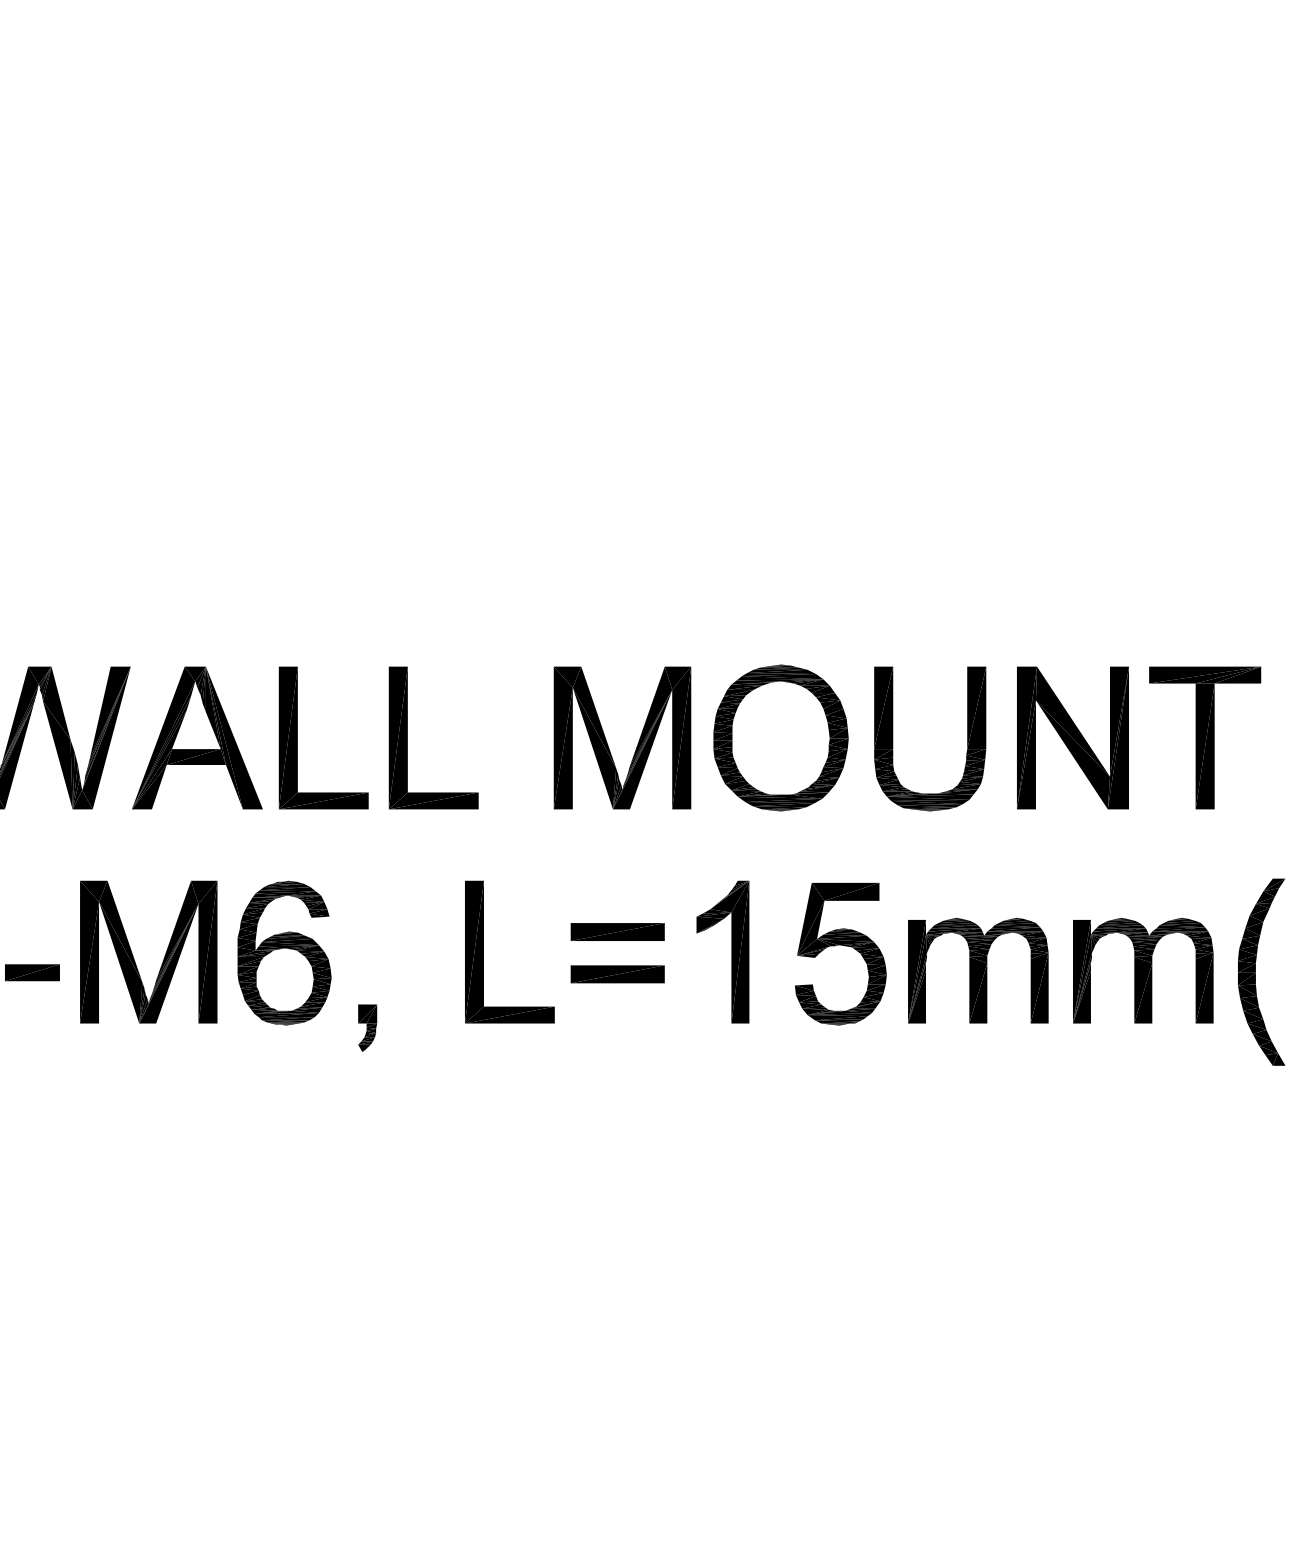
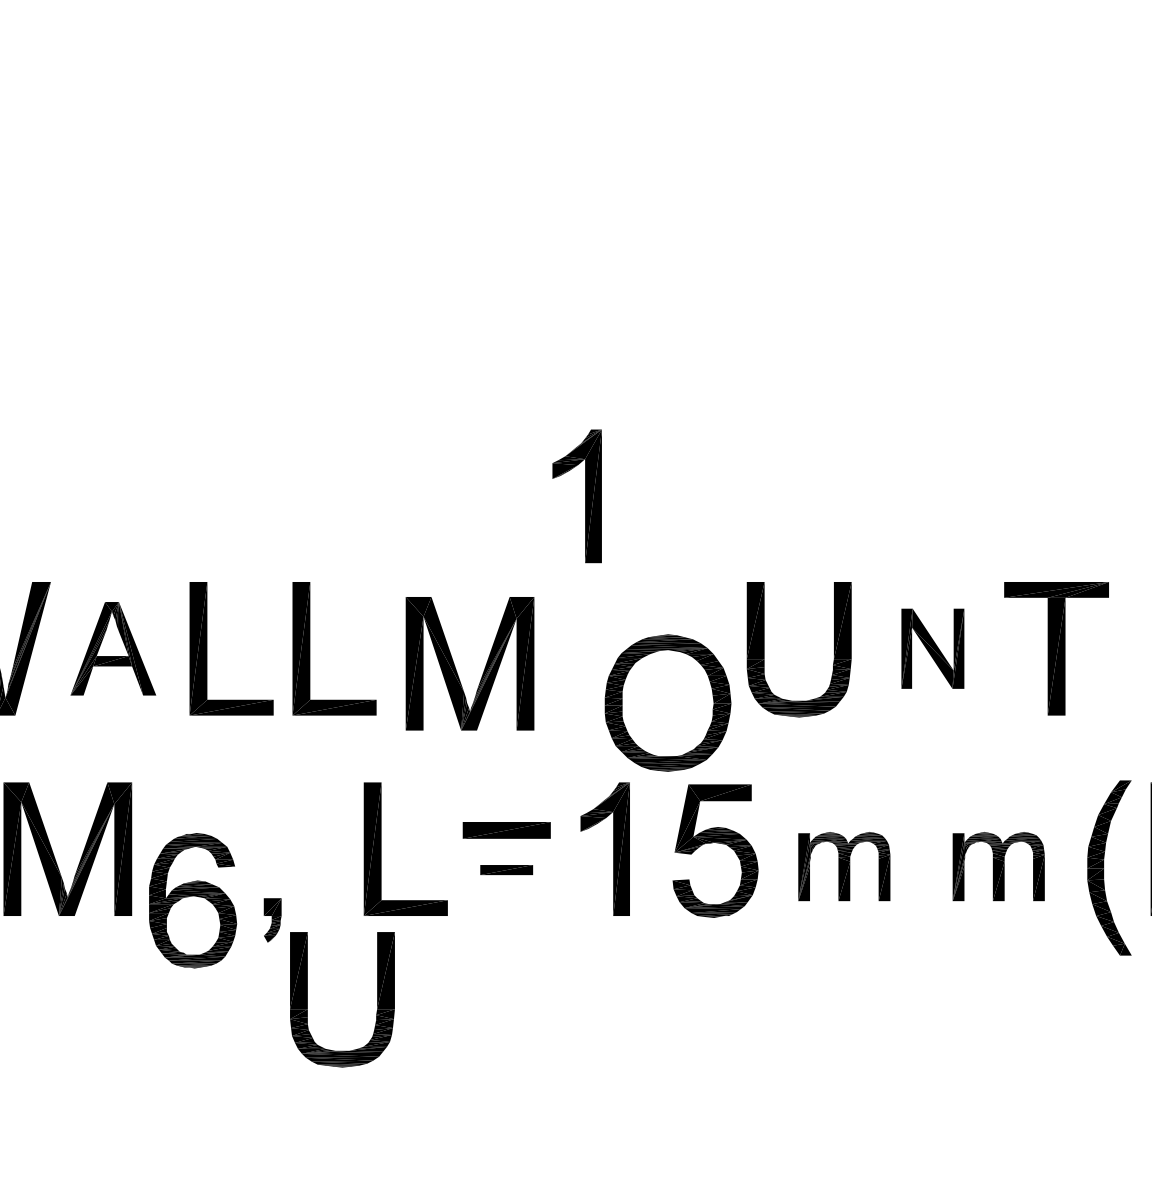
part: (701, 574) -> (585, 495), added
part: (197, 737) -> (113, 648), size x0.7
part: (780, 737) -> (667, 702), moved
part: (1072, 737) -> (932, 648), size x0.6
part: (607, 742) -> (456, 667), moved
part: (284, 952) -> (192, 900), moved
part: (978, 970) -> (844, 866), size x0.7
part: (1143, 970) -> (998, 866), size x0.7
part: (617, 974) -> (506, 870), size x0.6
part: (405, 1112) -> (308, 999), added

